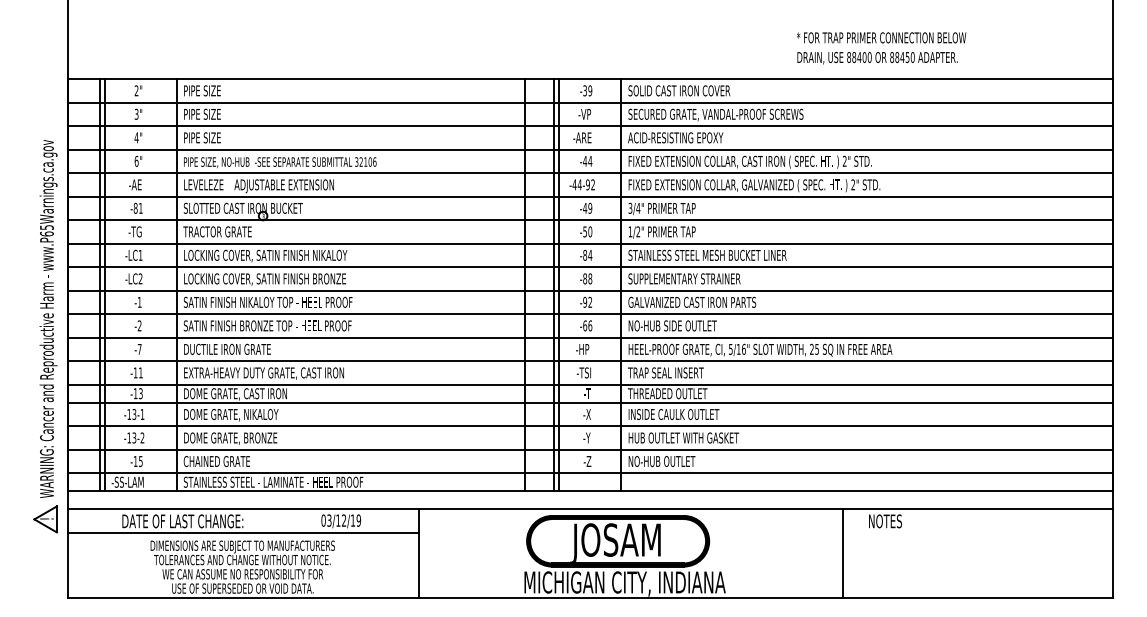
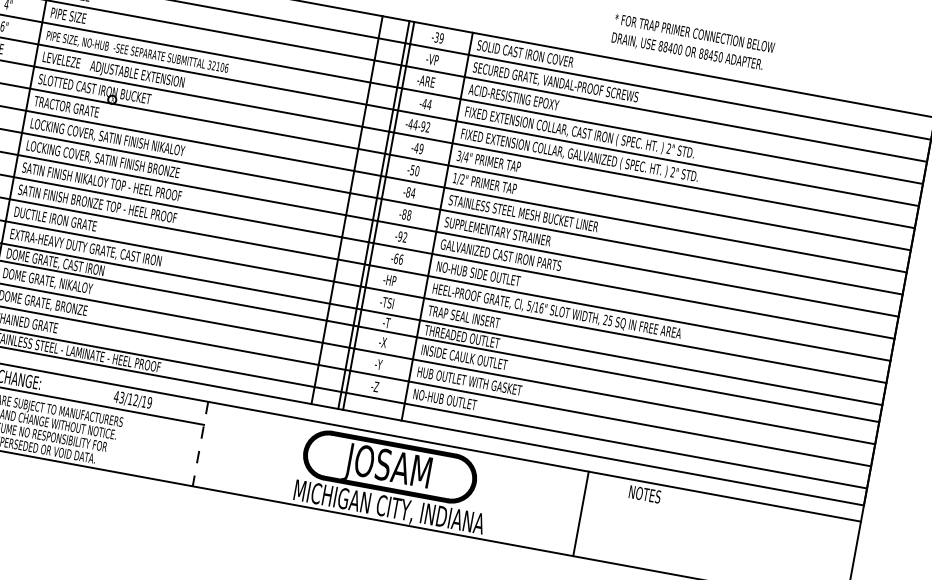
text: (881, 48) -> (692, 43), moved
text: (323, 520) -> (116, 396), 03/12/19 -> 43/12/19
line: (418, 553) -> (200, 444), solid -> dashed
line: (843, 553) -> (581, 514), moved

